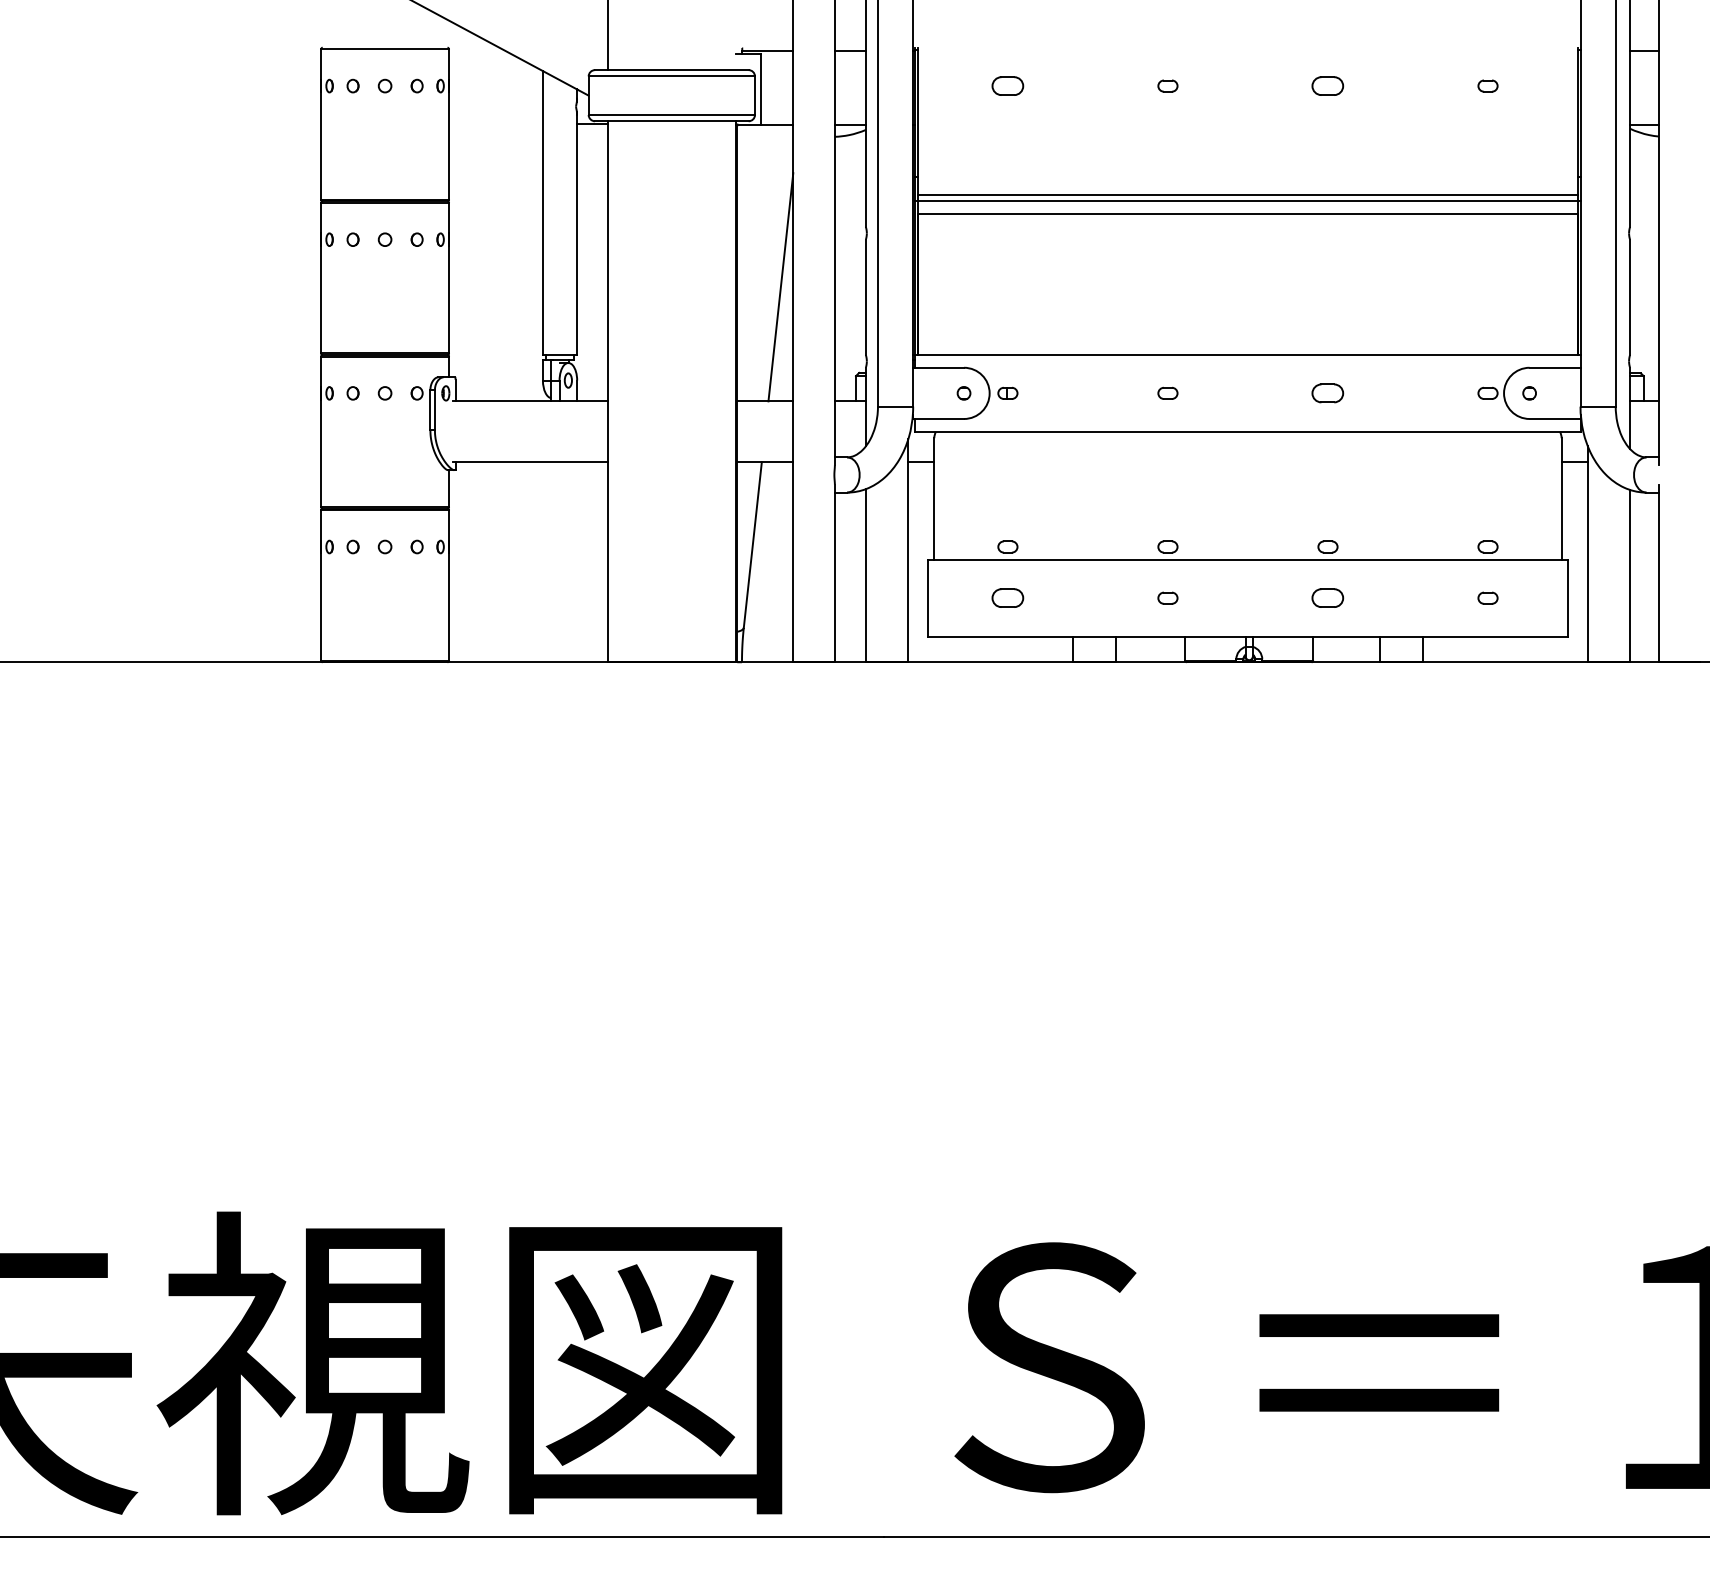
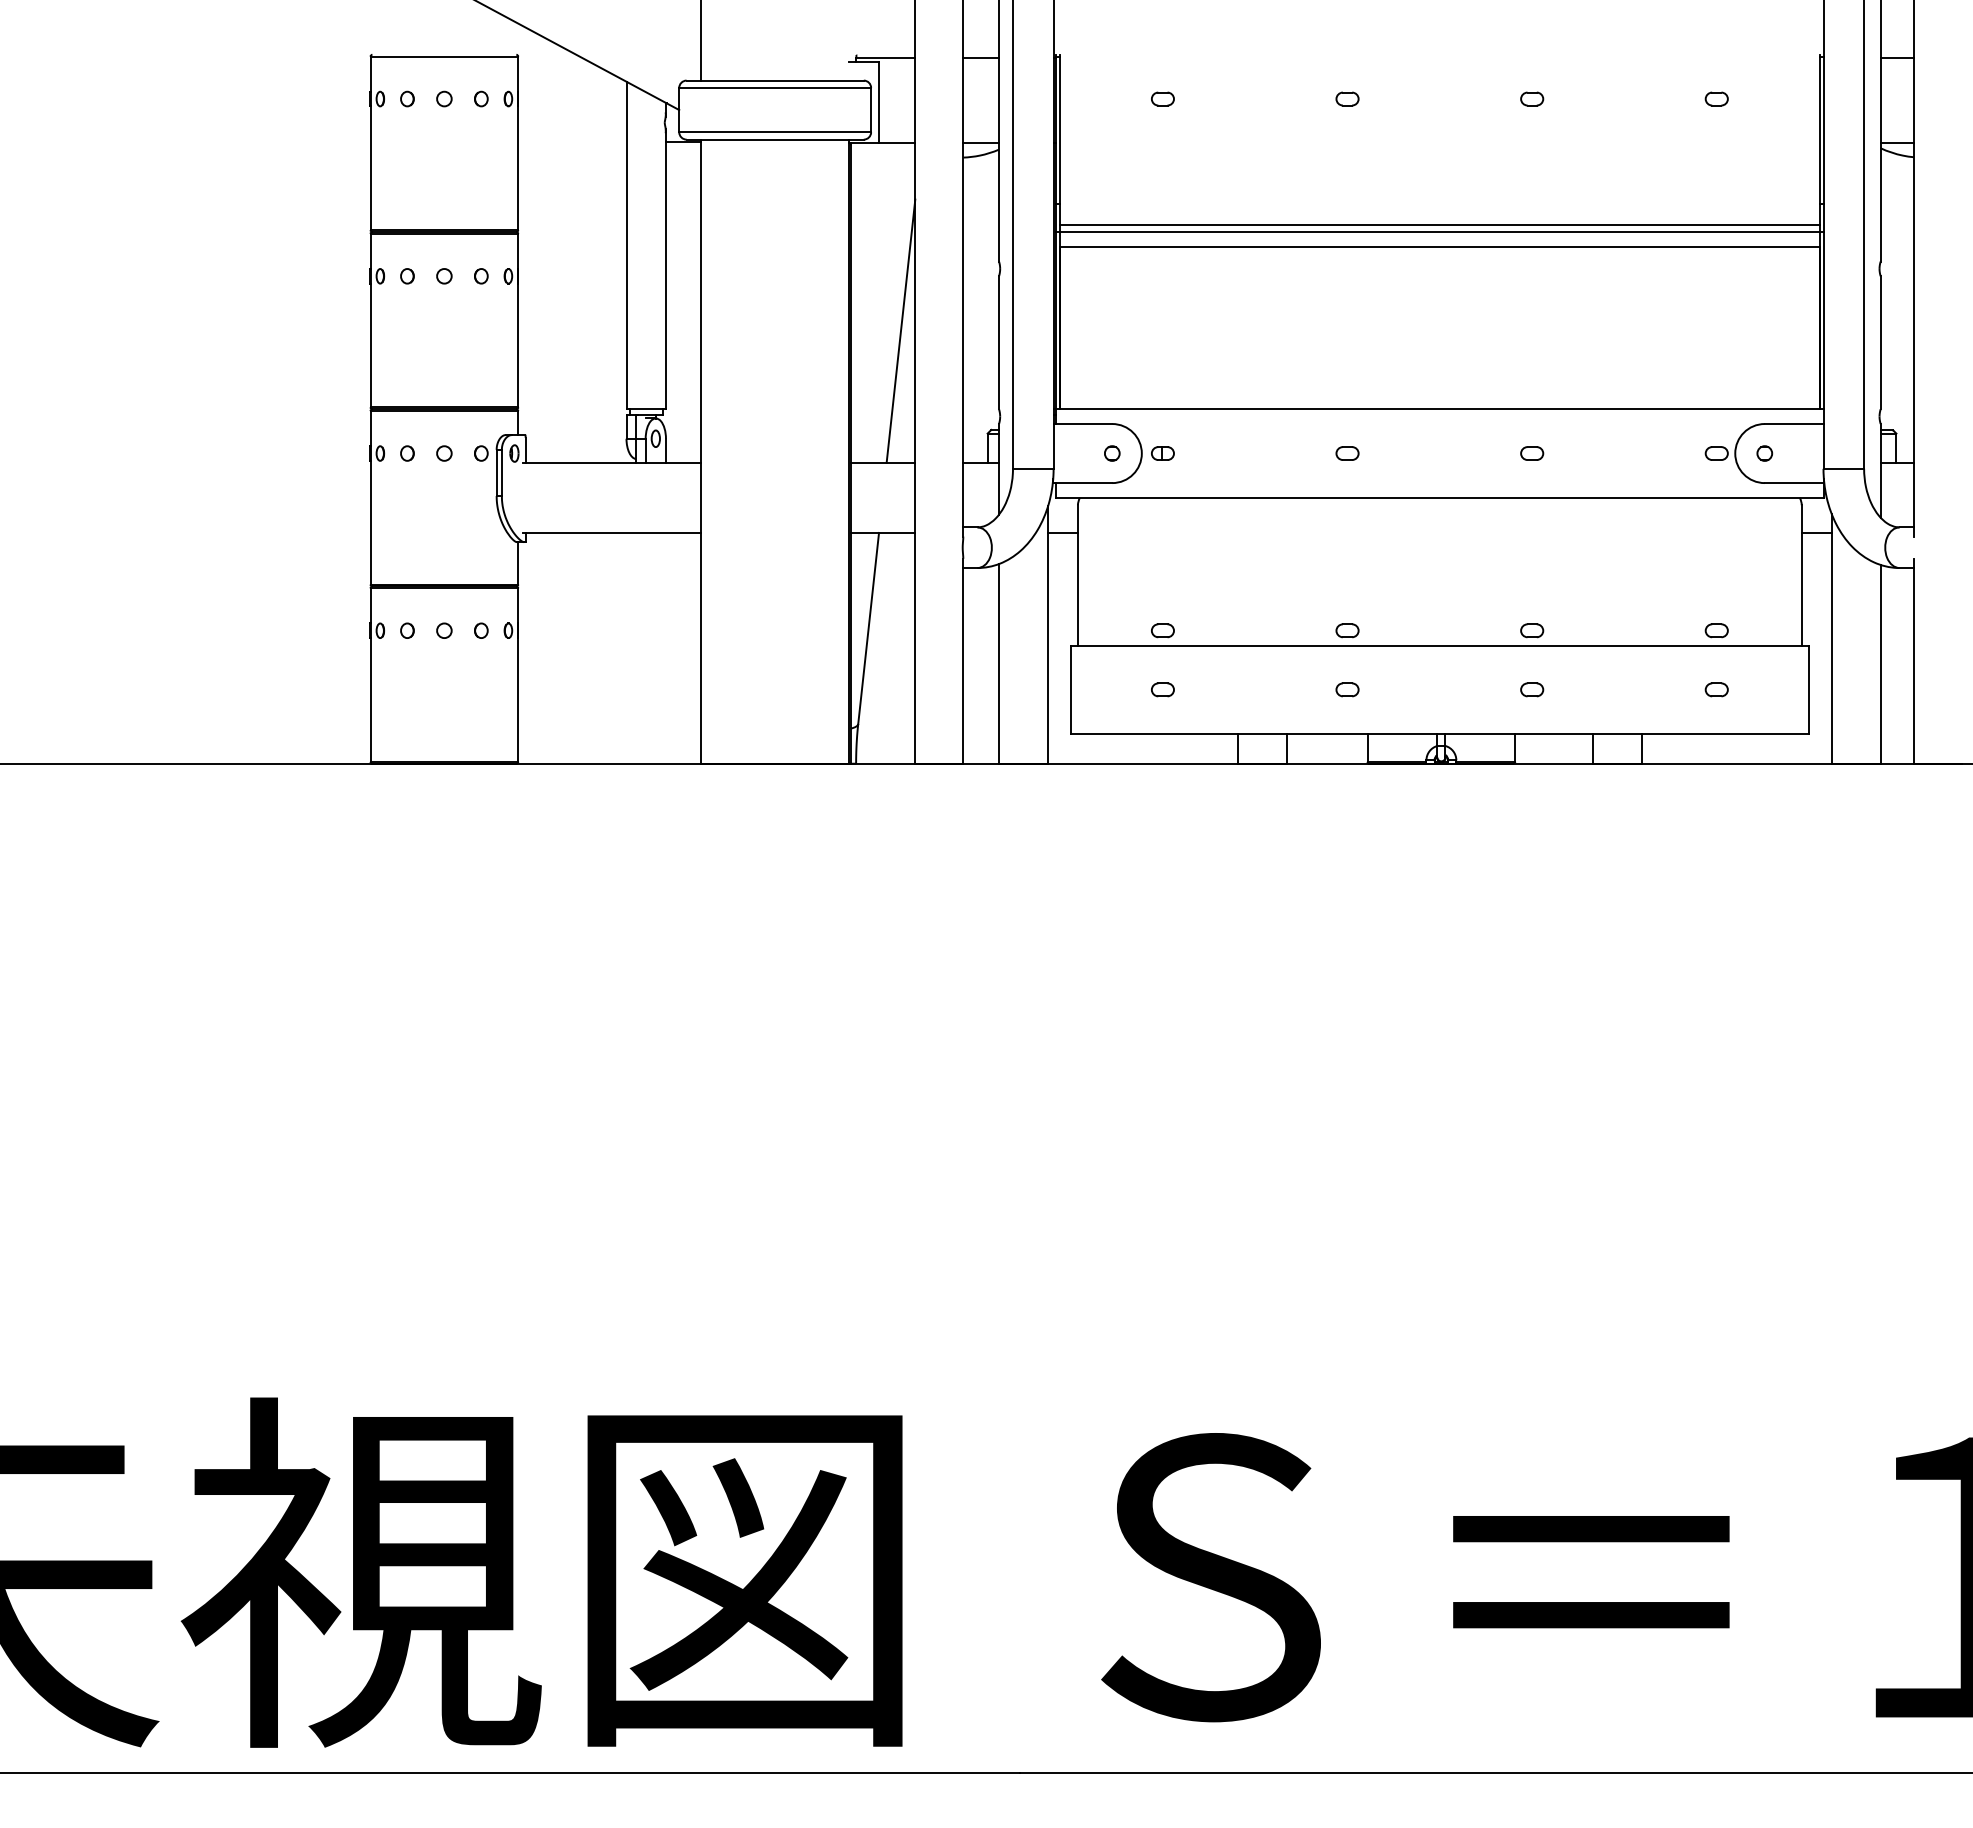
part: (1007, 85) -> (1162, 98), size x0.62
part: (1328, 85) -> (1532, 98), size x0.62
part: (1328, 393) -> (1532, 453), size x0.62
part: (1007, 597) -> (1162, 689), size x0.62
part: (1328, 597) -> (1532, 689), size x0.62

